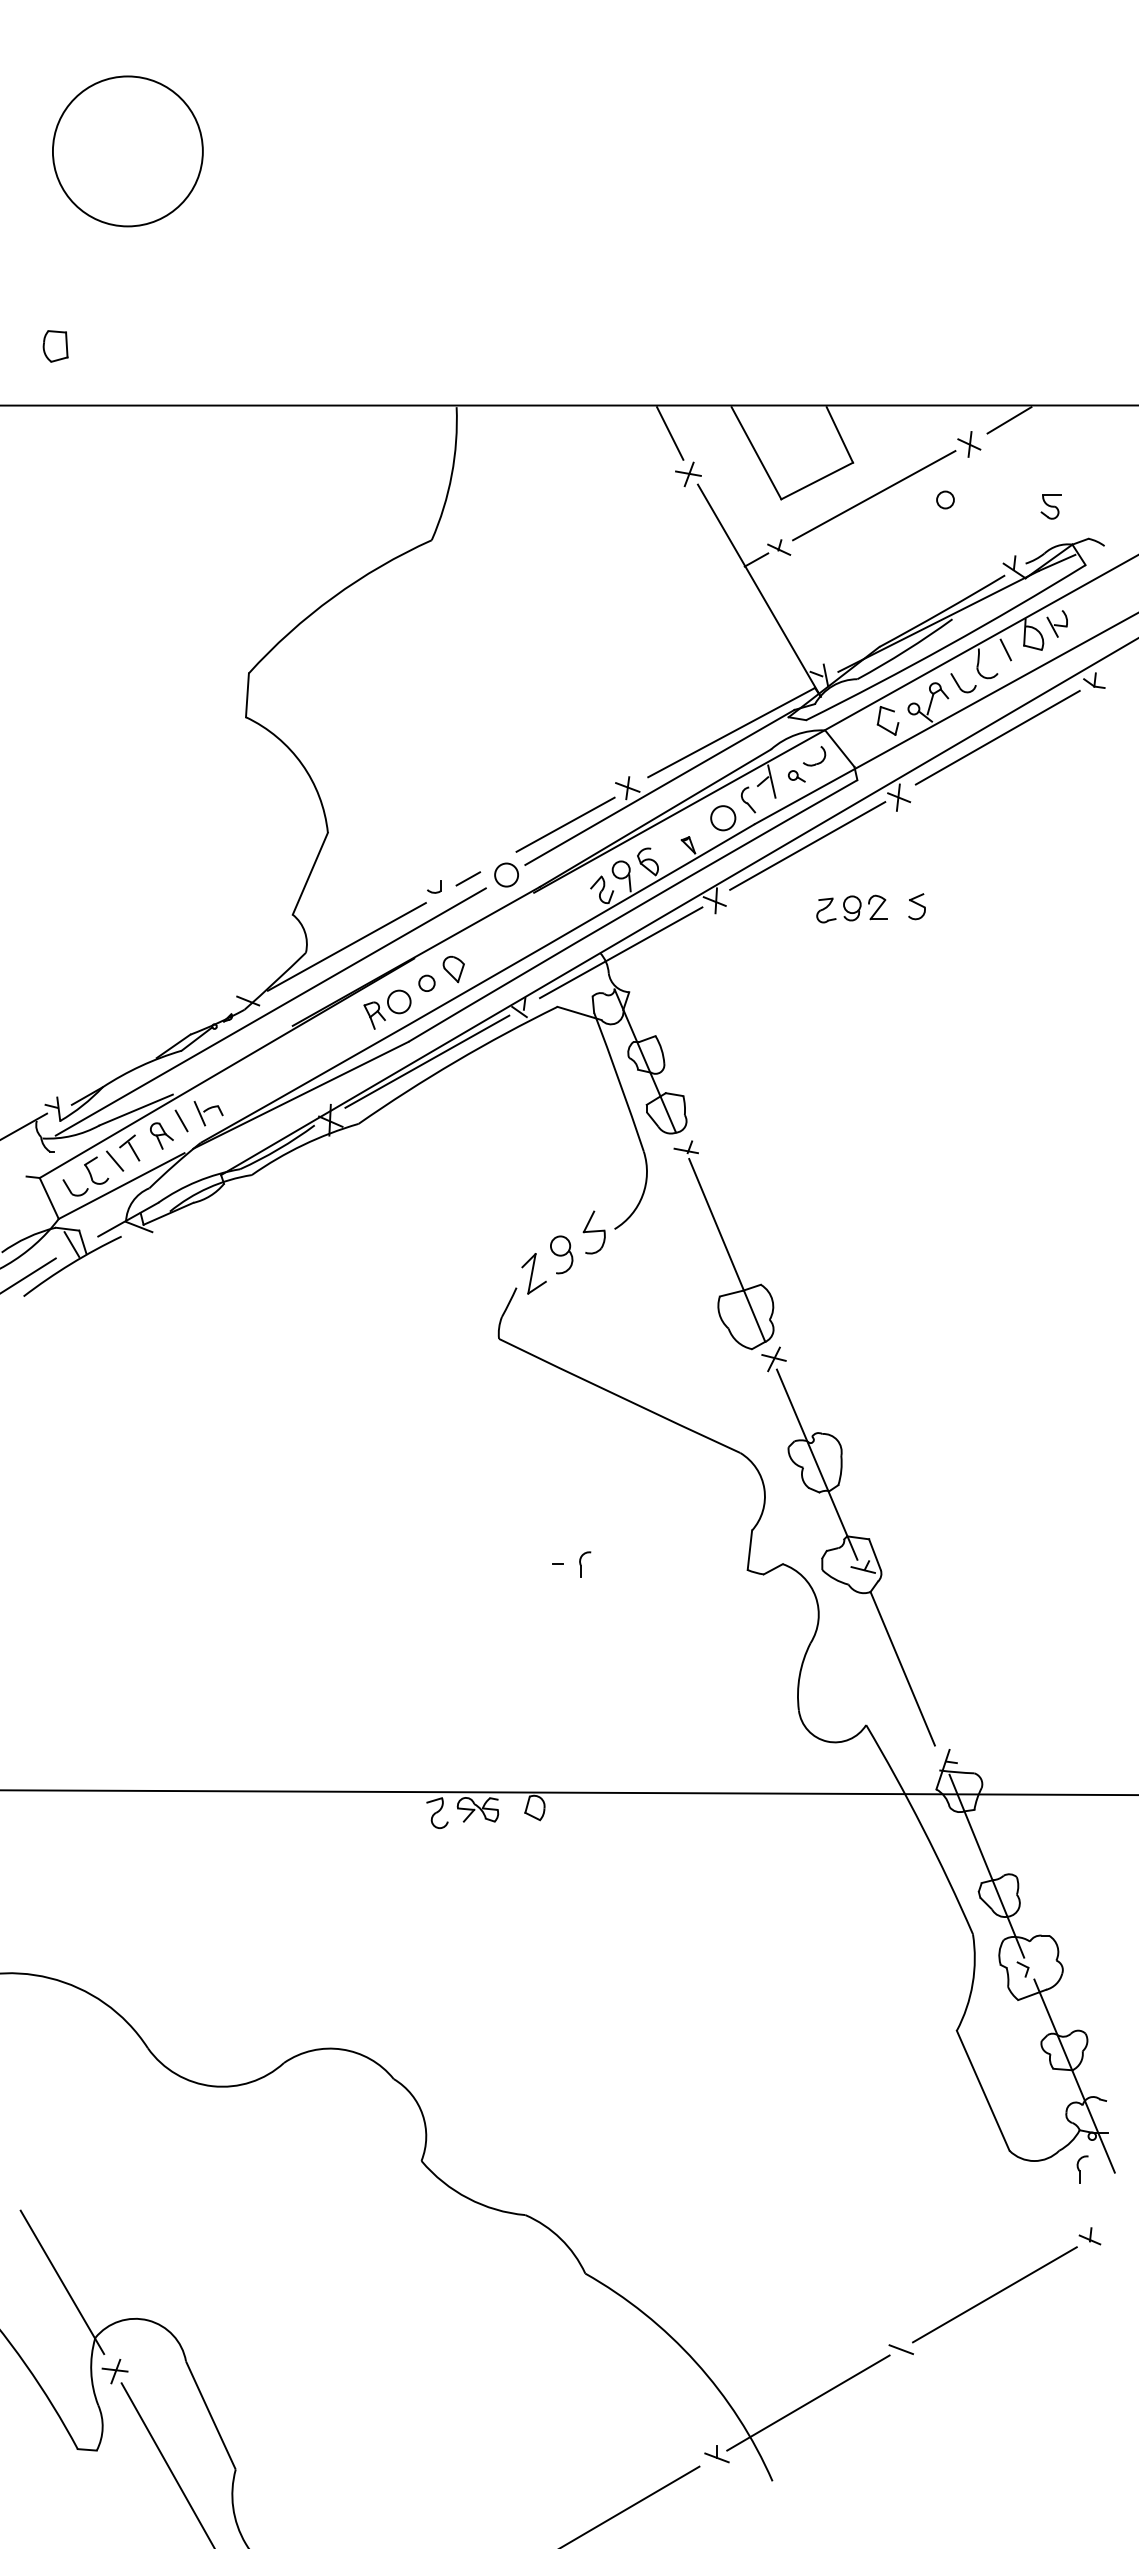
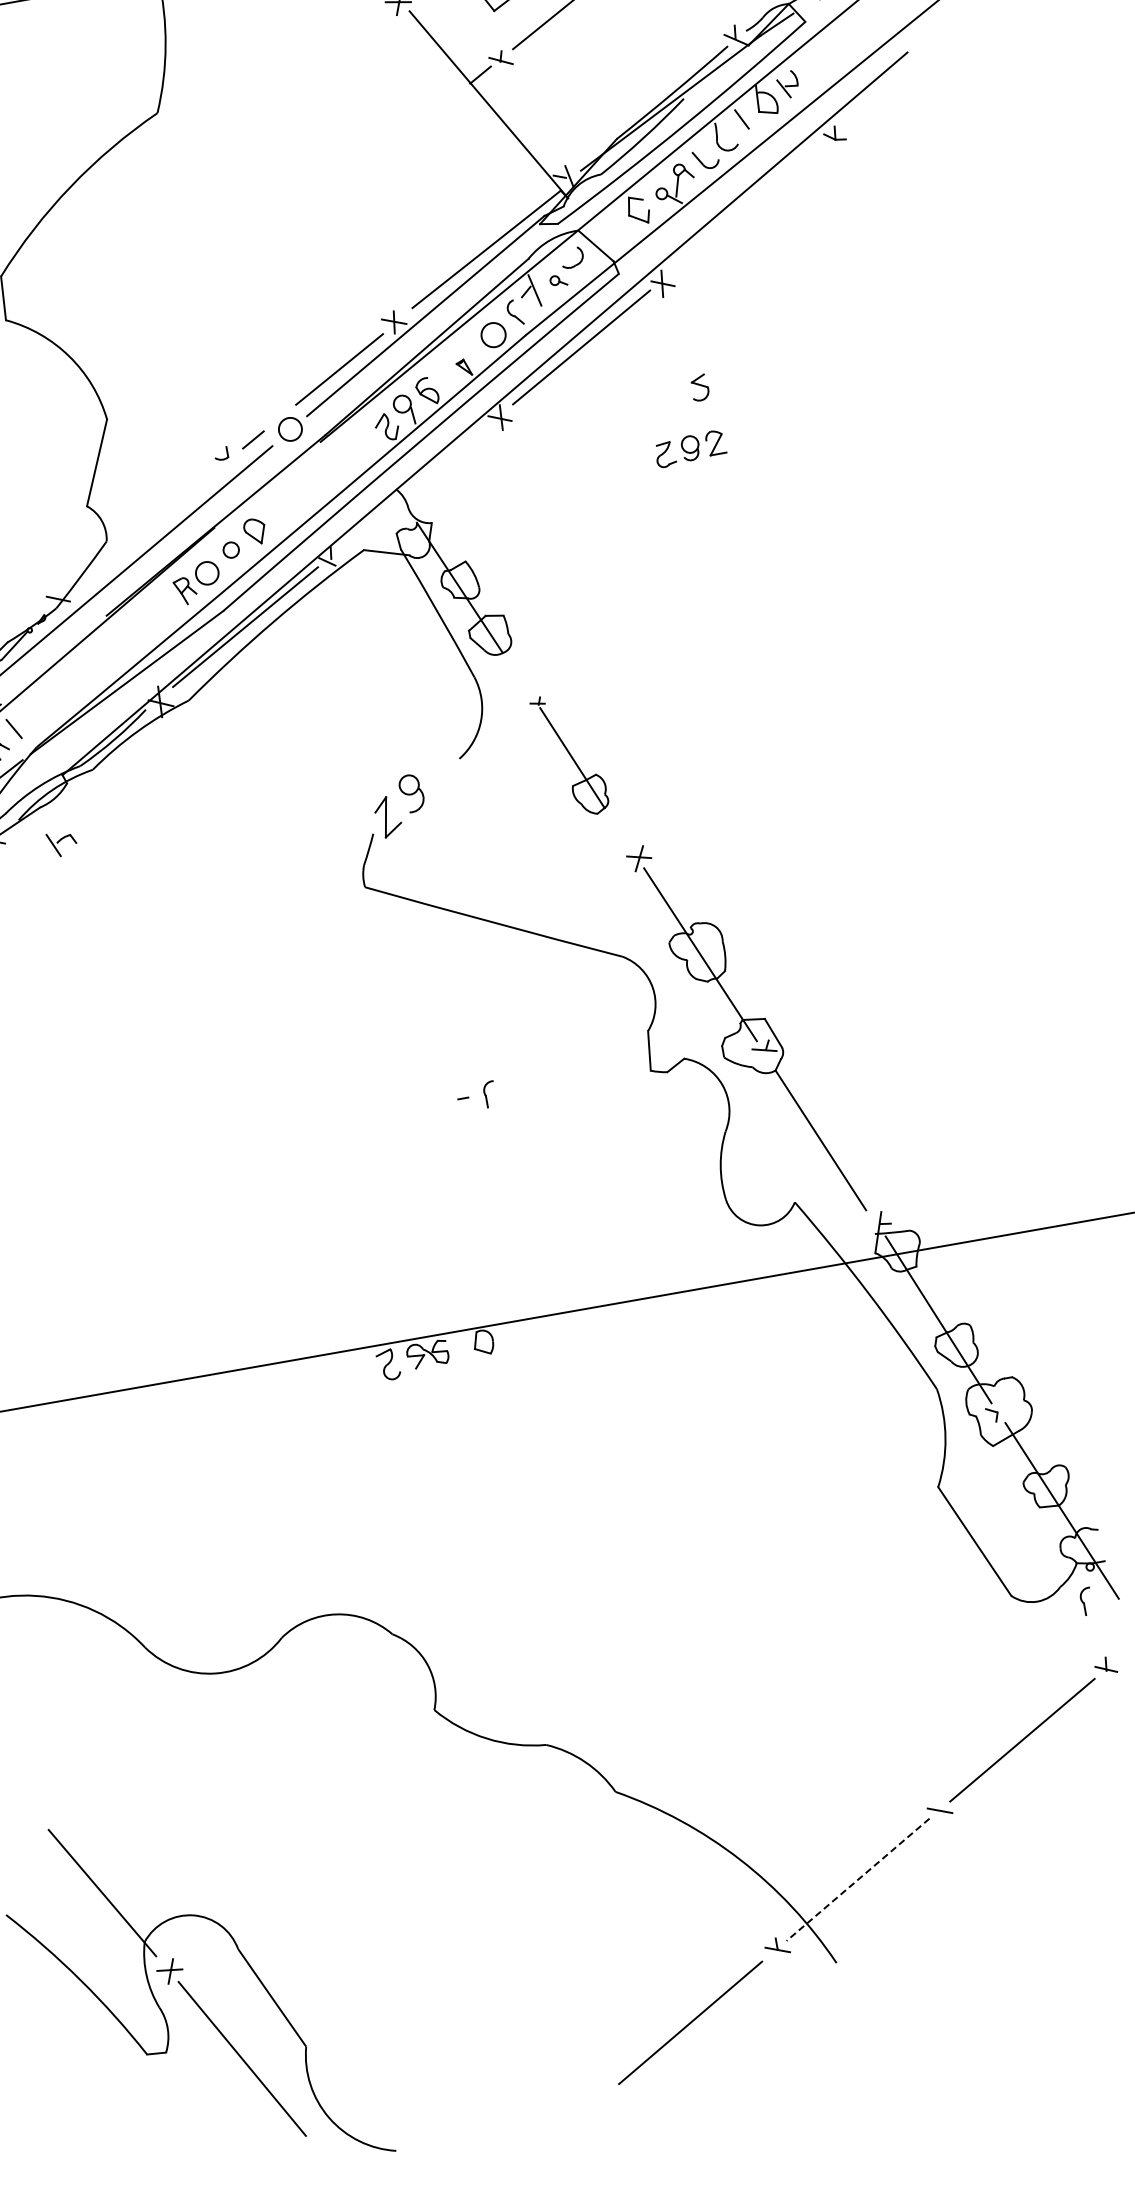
line: (997, 737) -> (749, 207), removed
part: (851, 908) -> (689, 448), moved
line: (346, 946) -> (145, 528), removed
line: (621, 952) -> (417, 485), removed
part: (208, 1113) -> (62, 843), moved
part: (593, 1232) -> (439, 765), removed
part: (723, 1245) -> (569, 755), size x0.6
line: (807, 2403) -> (857, 1880), solid -> dashed

